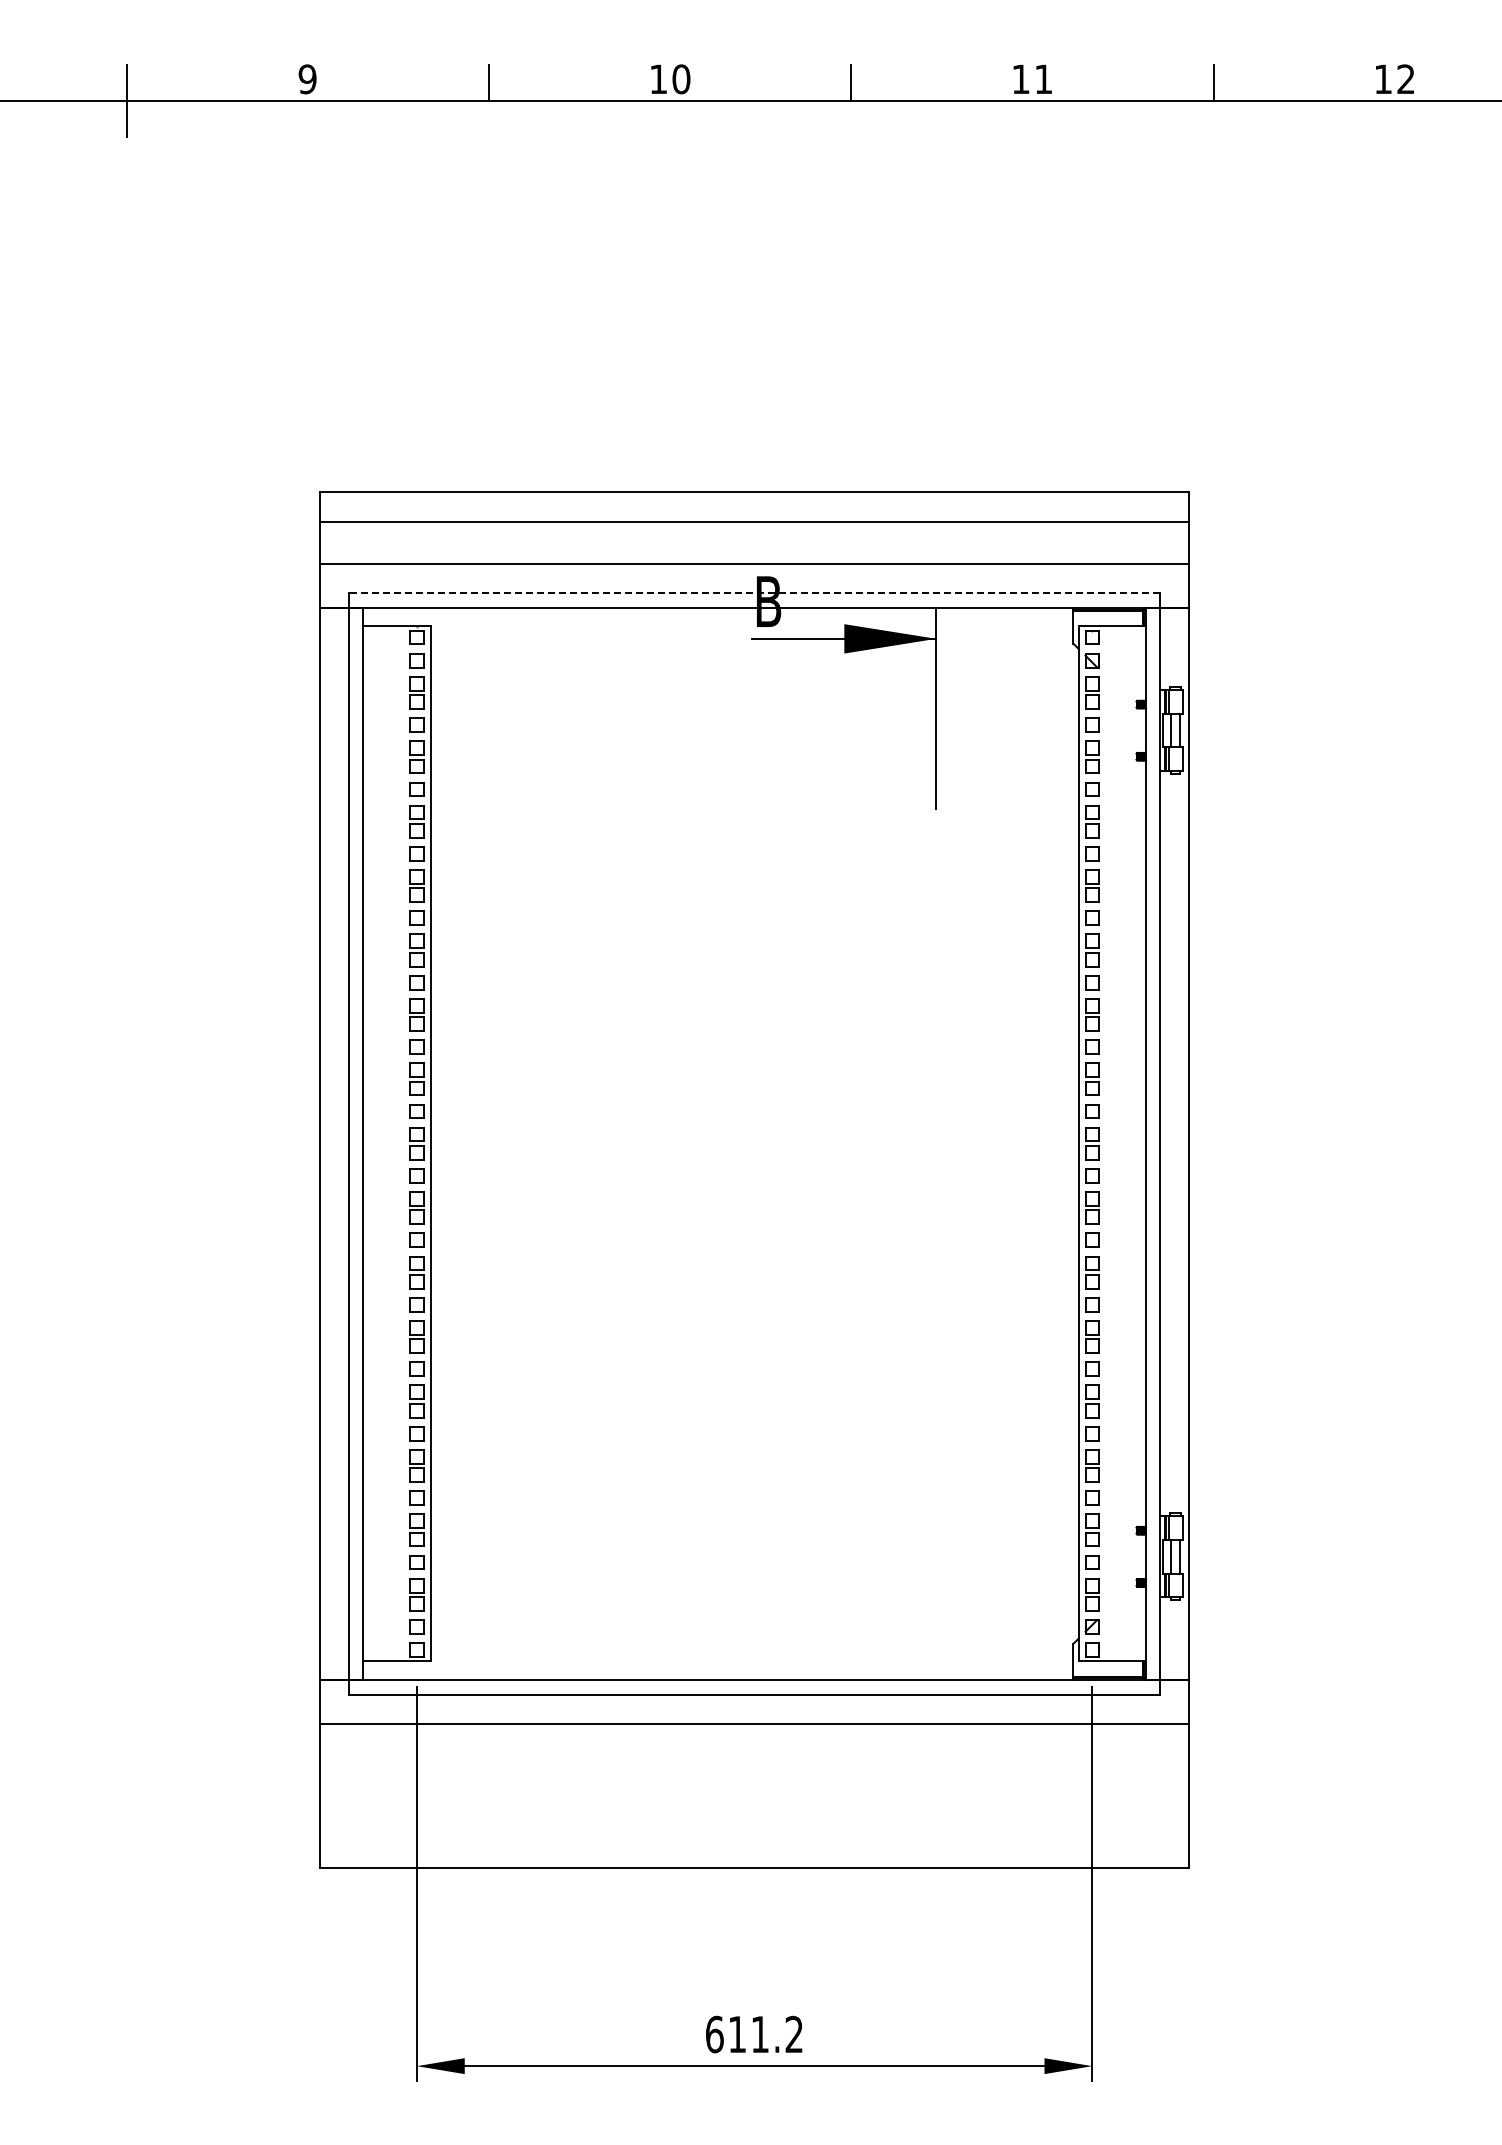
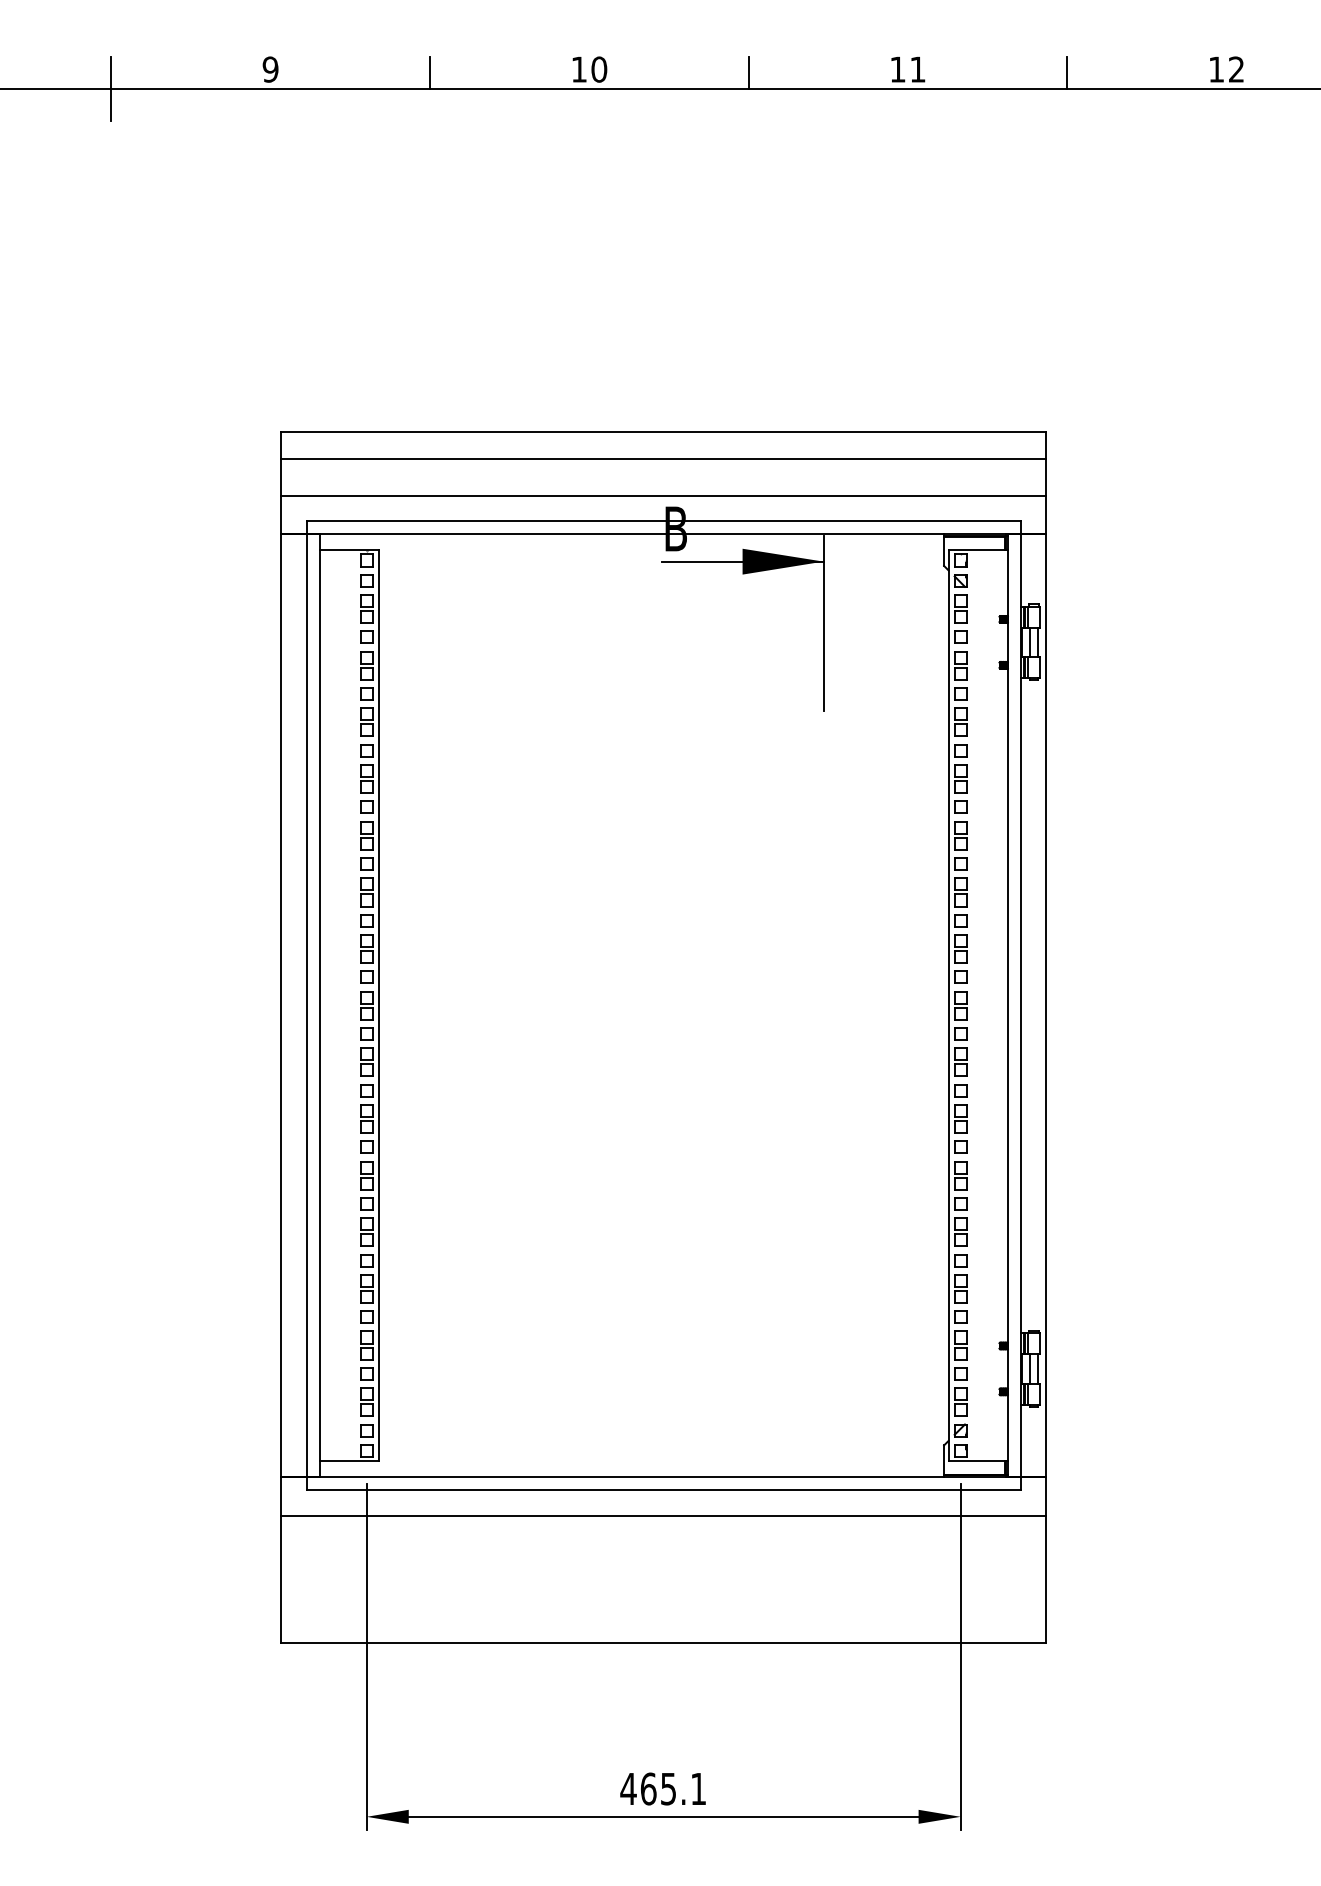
line: (754, 593) -> (663, 521), dashed -> solid
text: (753, 2034) -> (662, 1788), 611.2 -> 465.1

